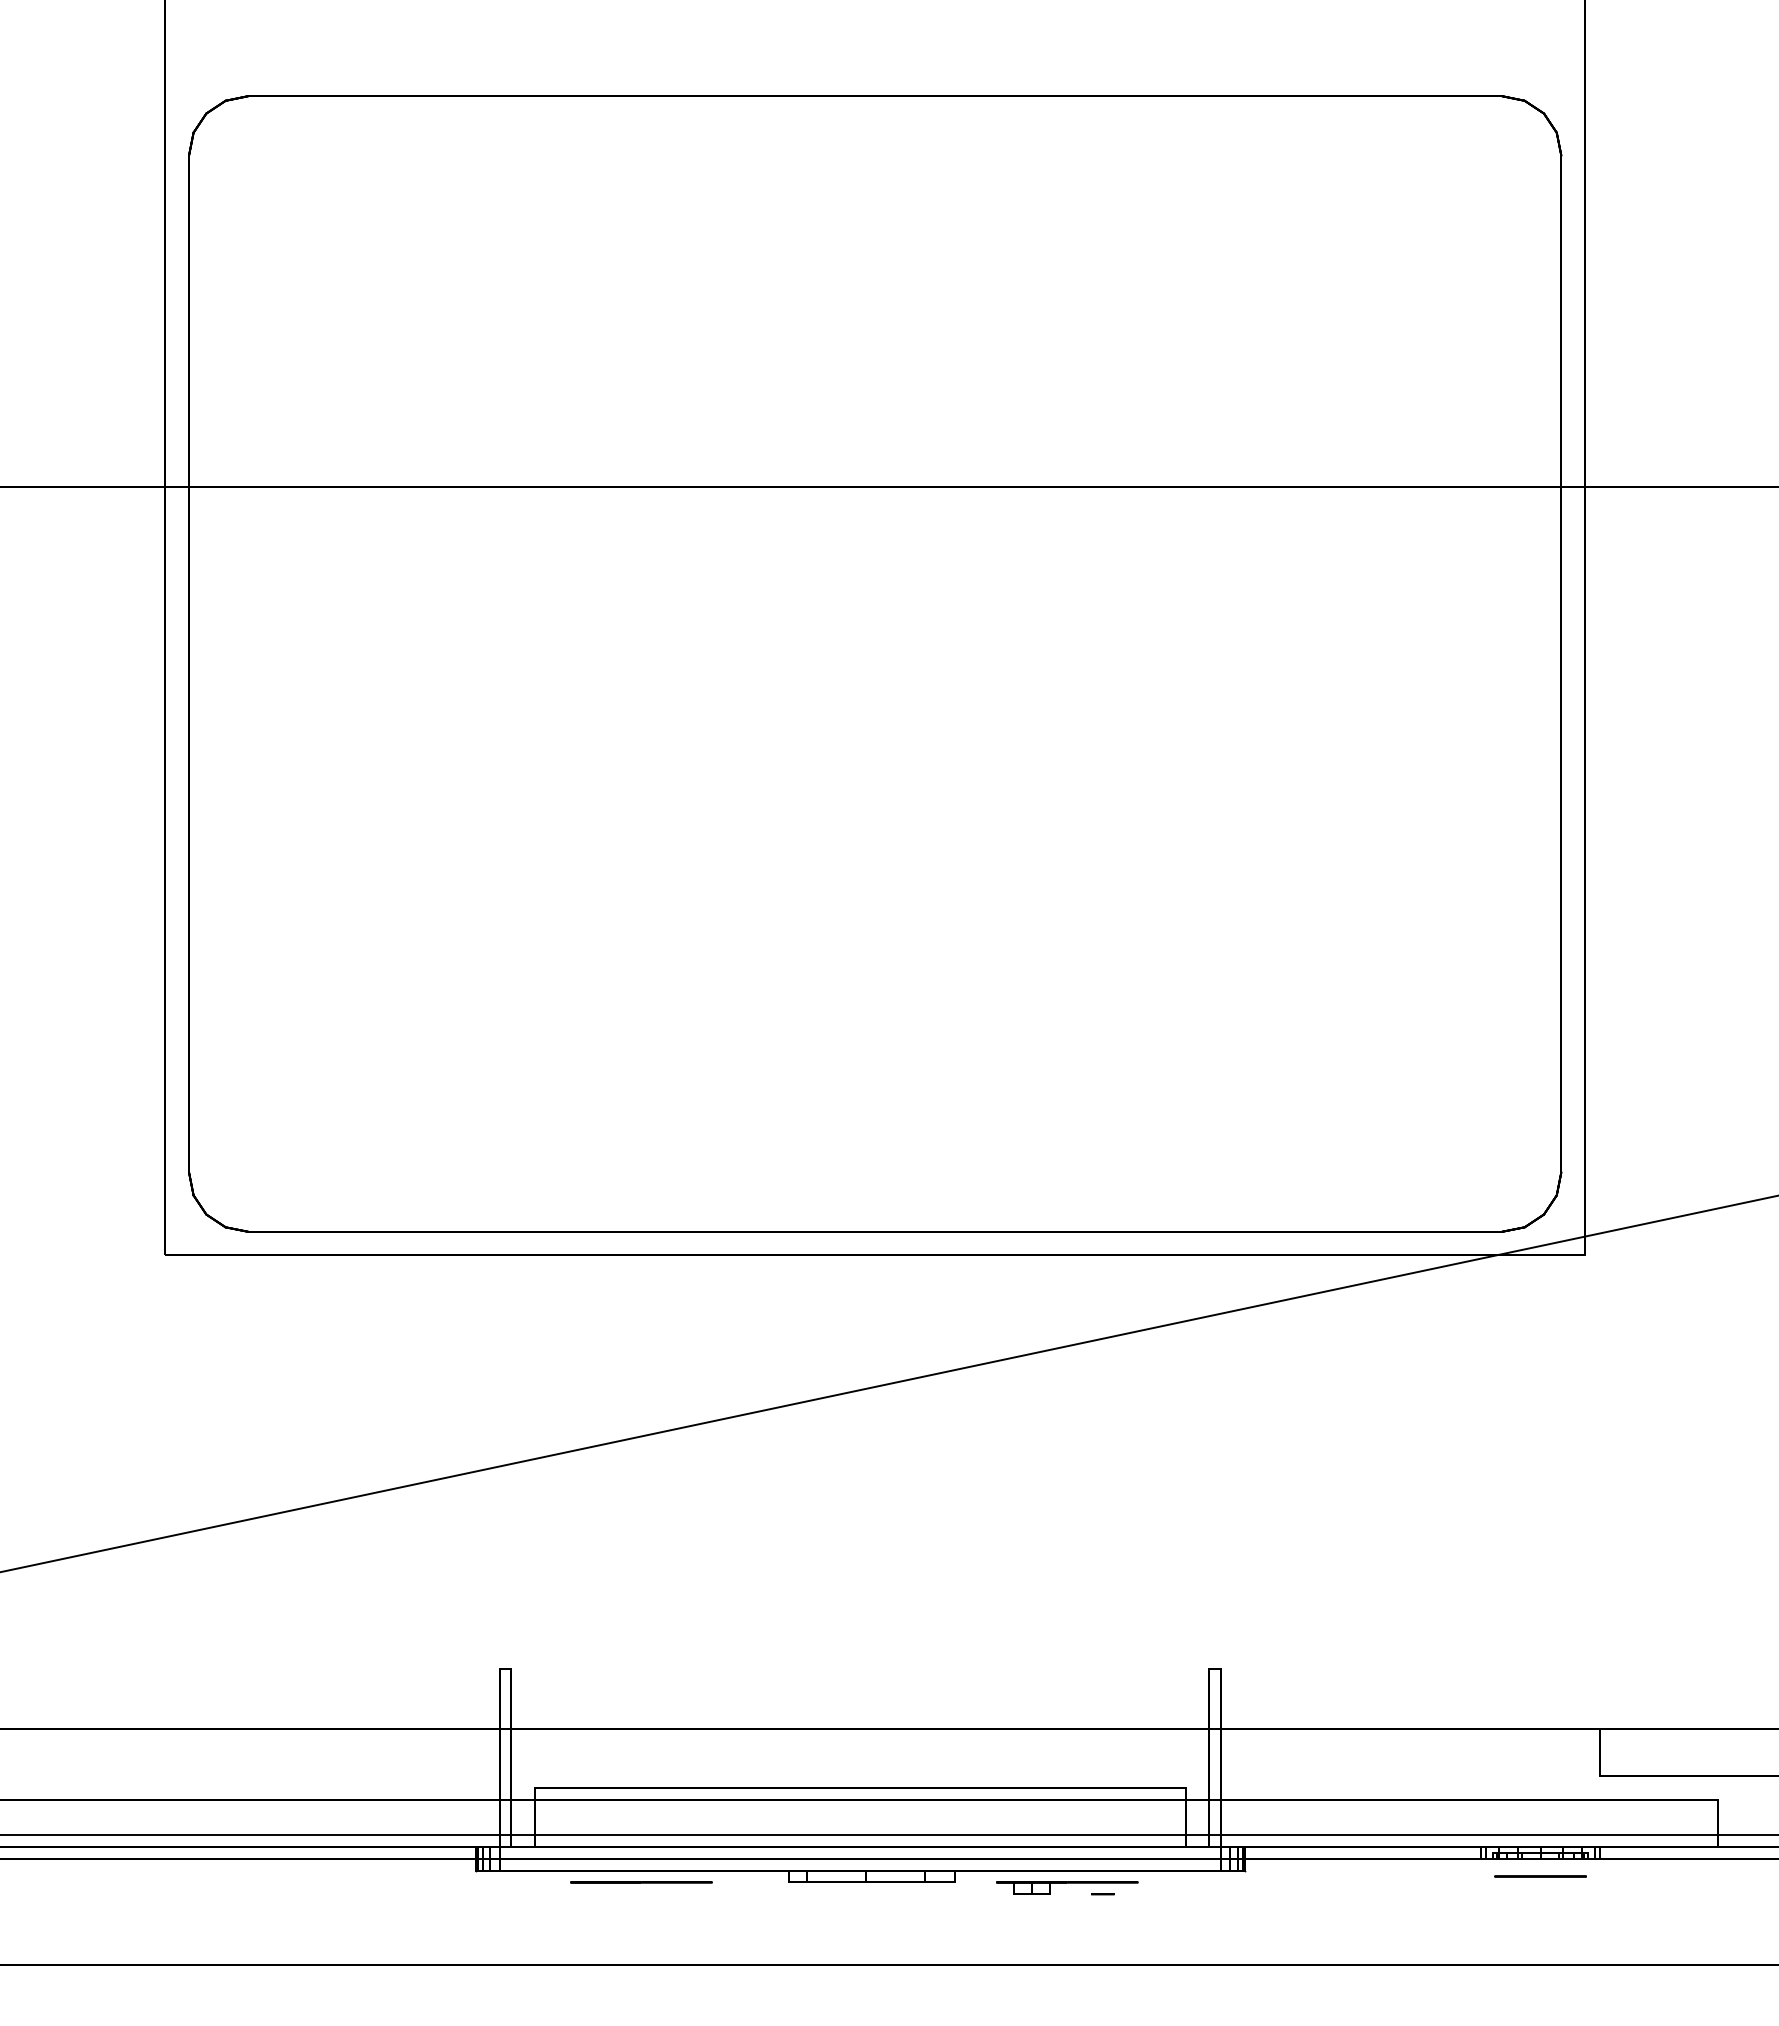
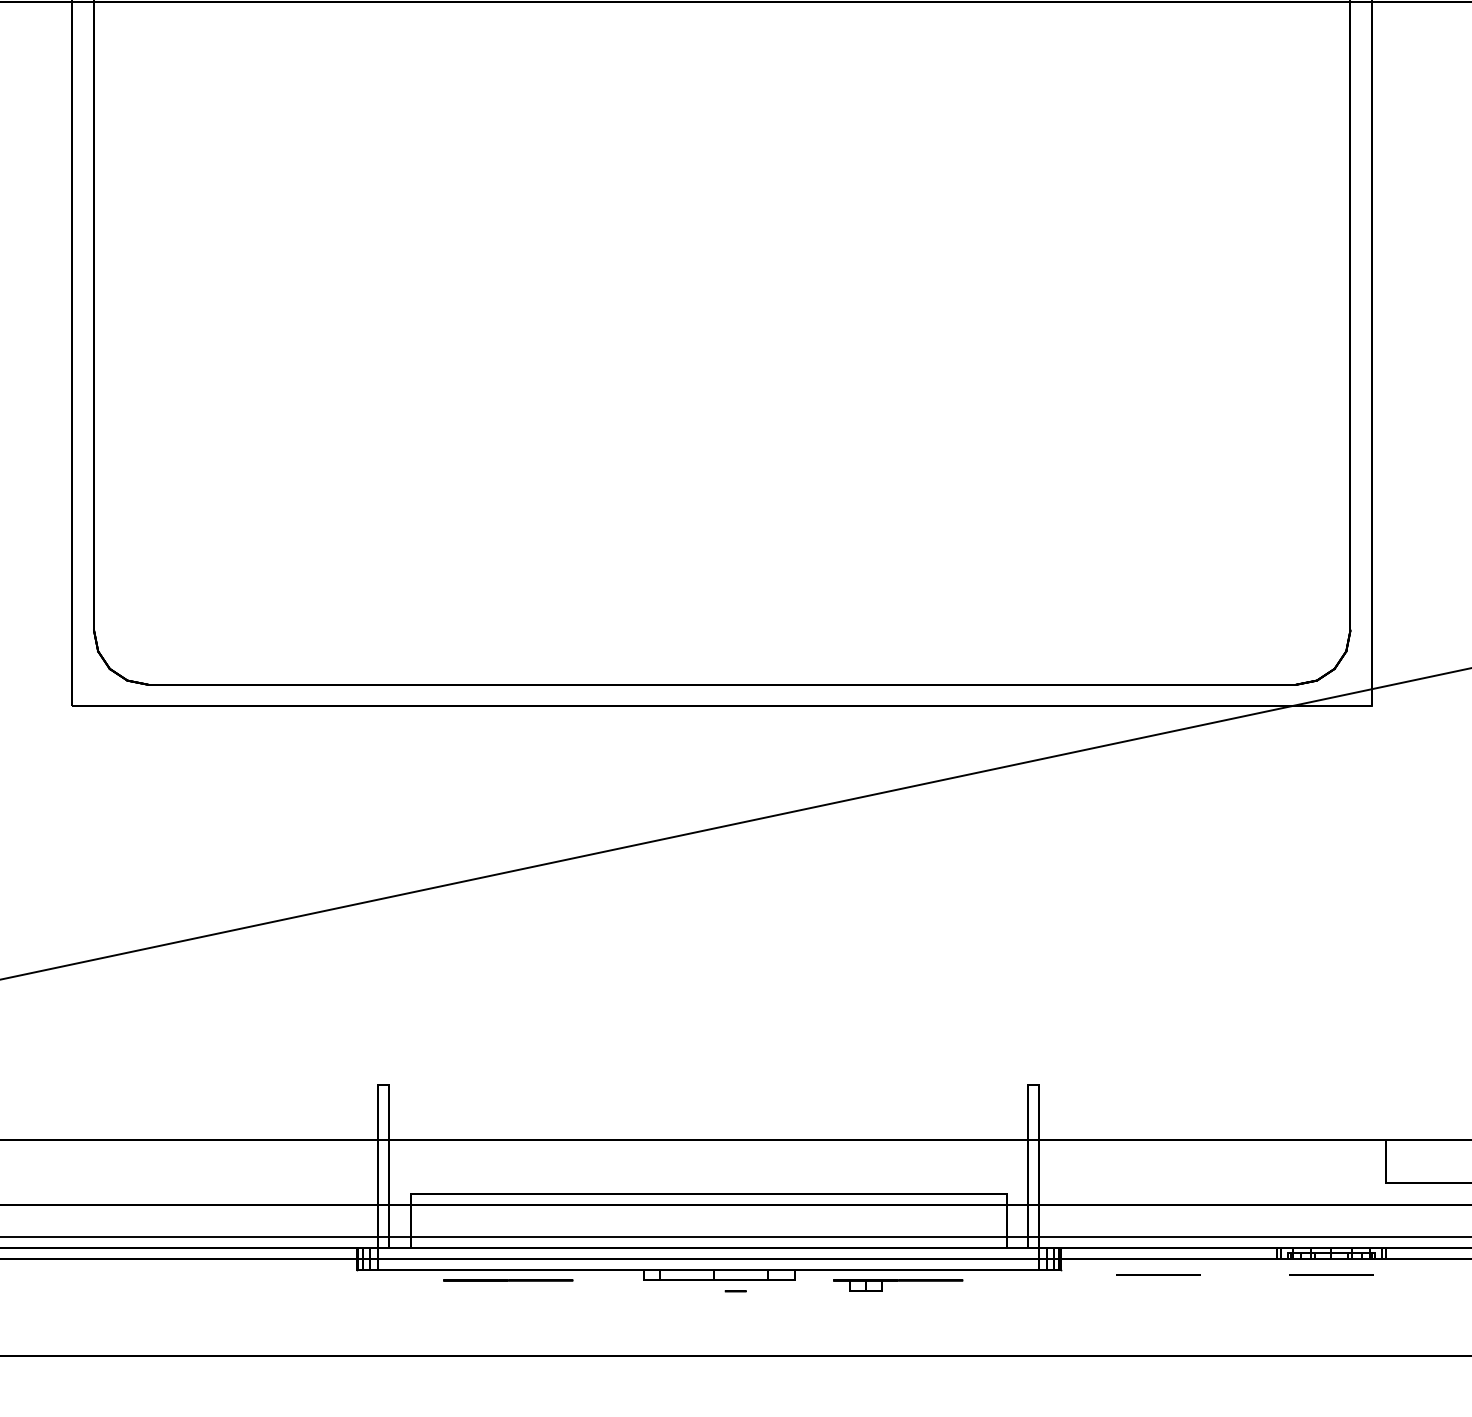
circle: (1351, 1876) -> (1158, 1275), added
circle: (1102, 1894) -> (735, 1291), moved

